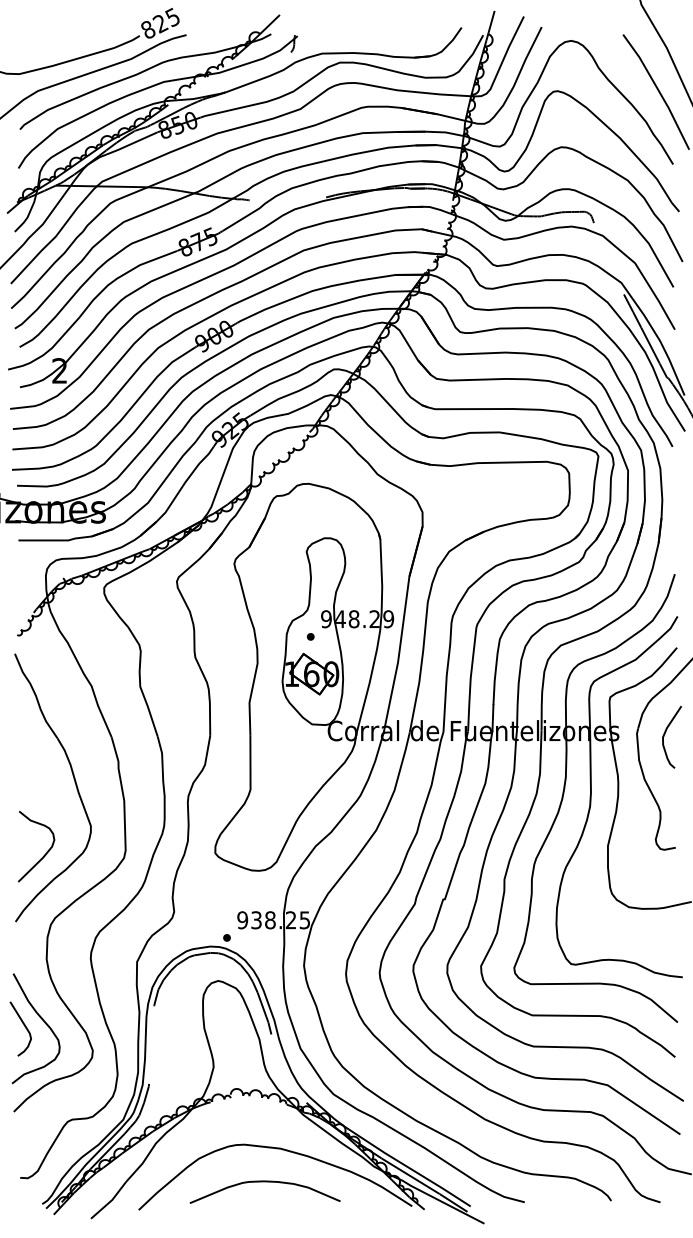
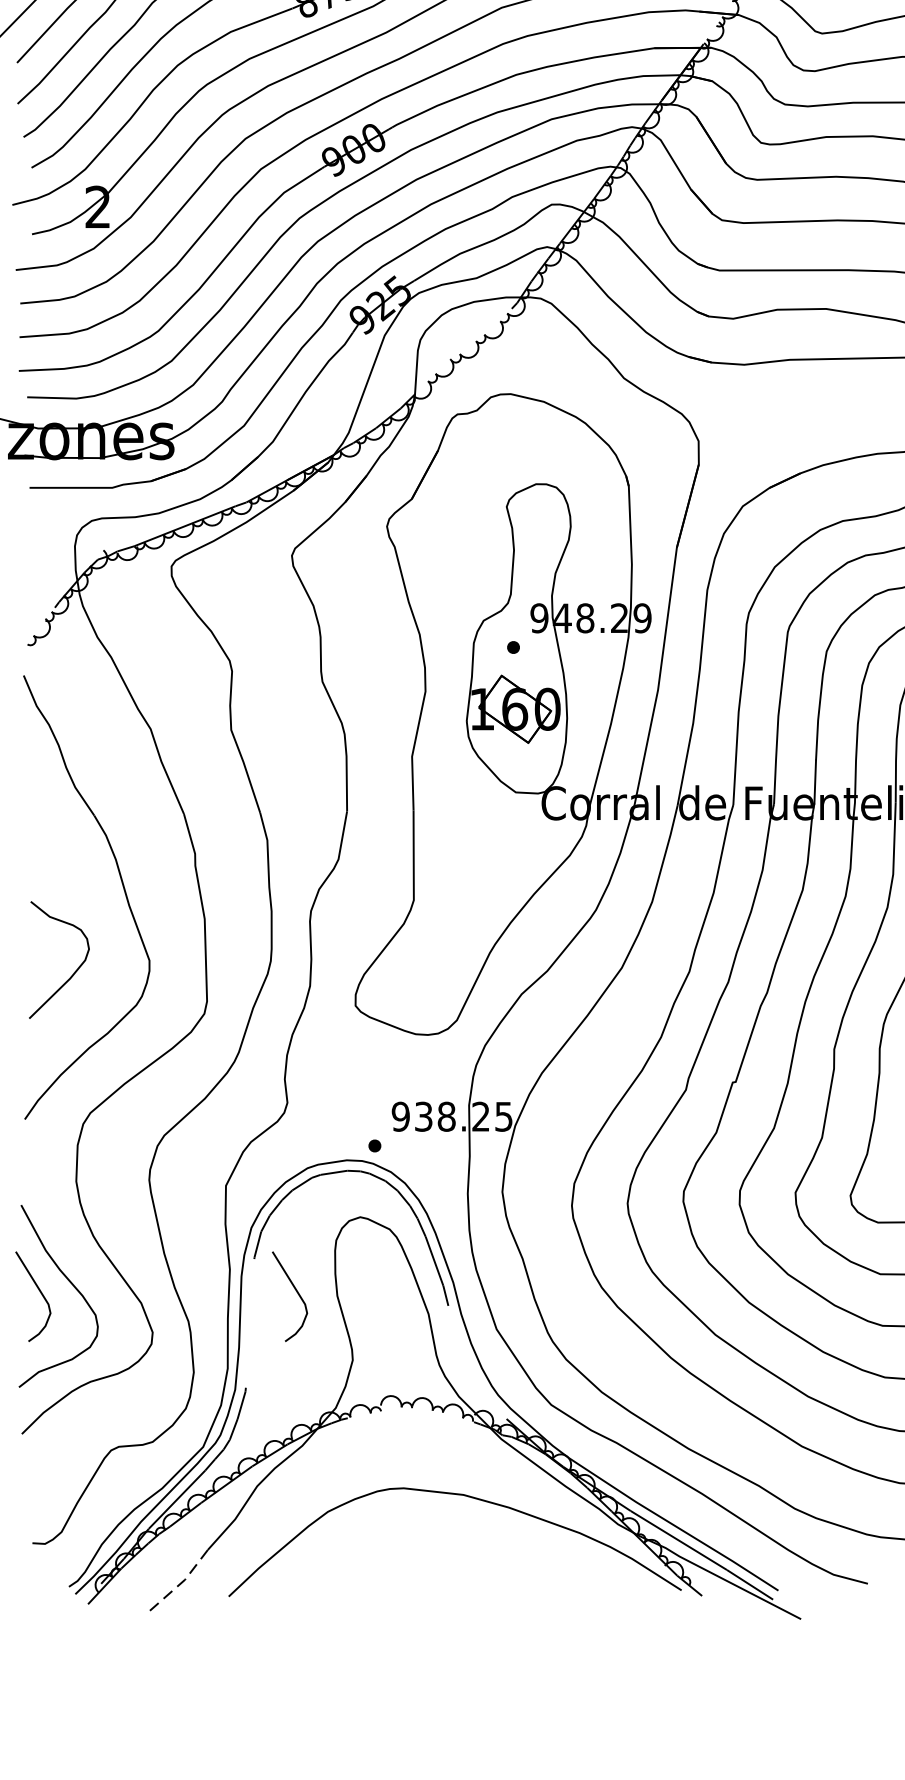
curve: (44, 854) -> (72, 973), moved
curve: (178, 1025) -> (294, 1290), added
curve: (264, 1182) -> (436, 1550), removed
line: (110, 1201) -> (181, 1582), solid -> dashed

